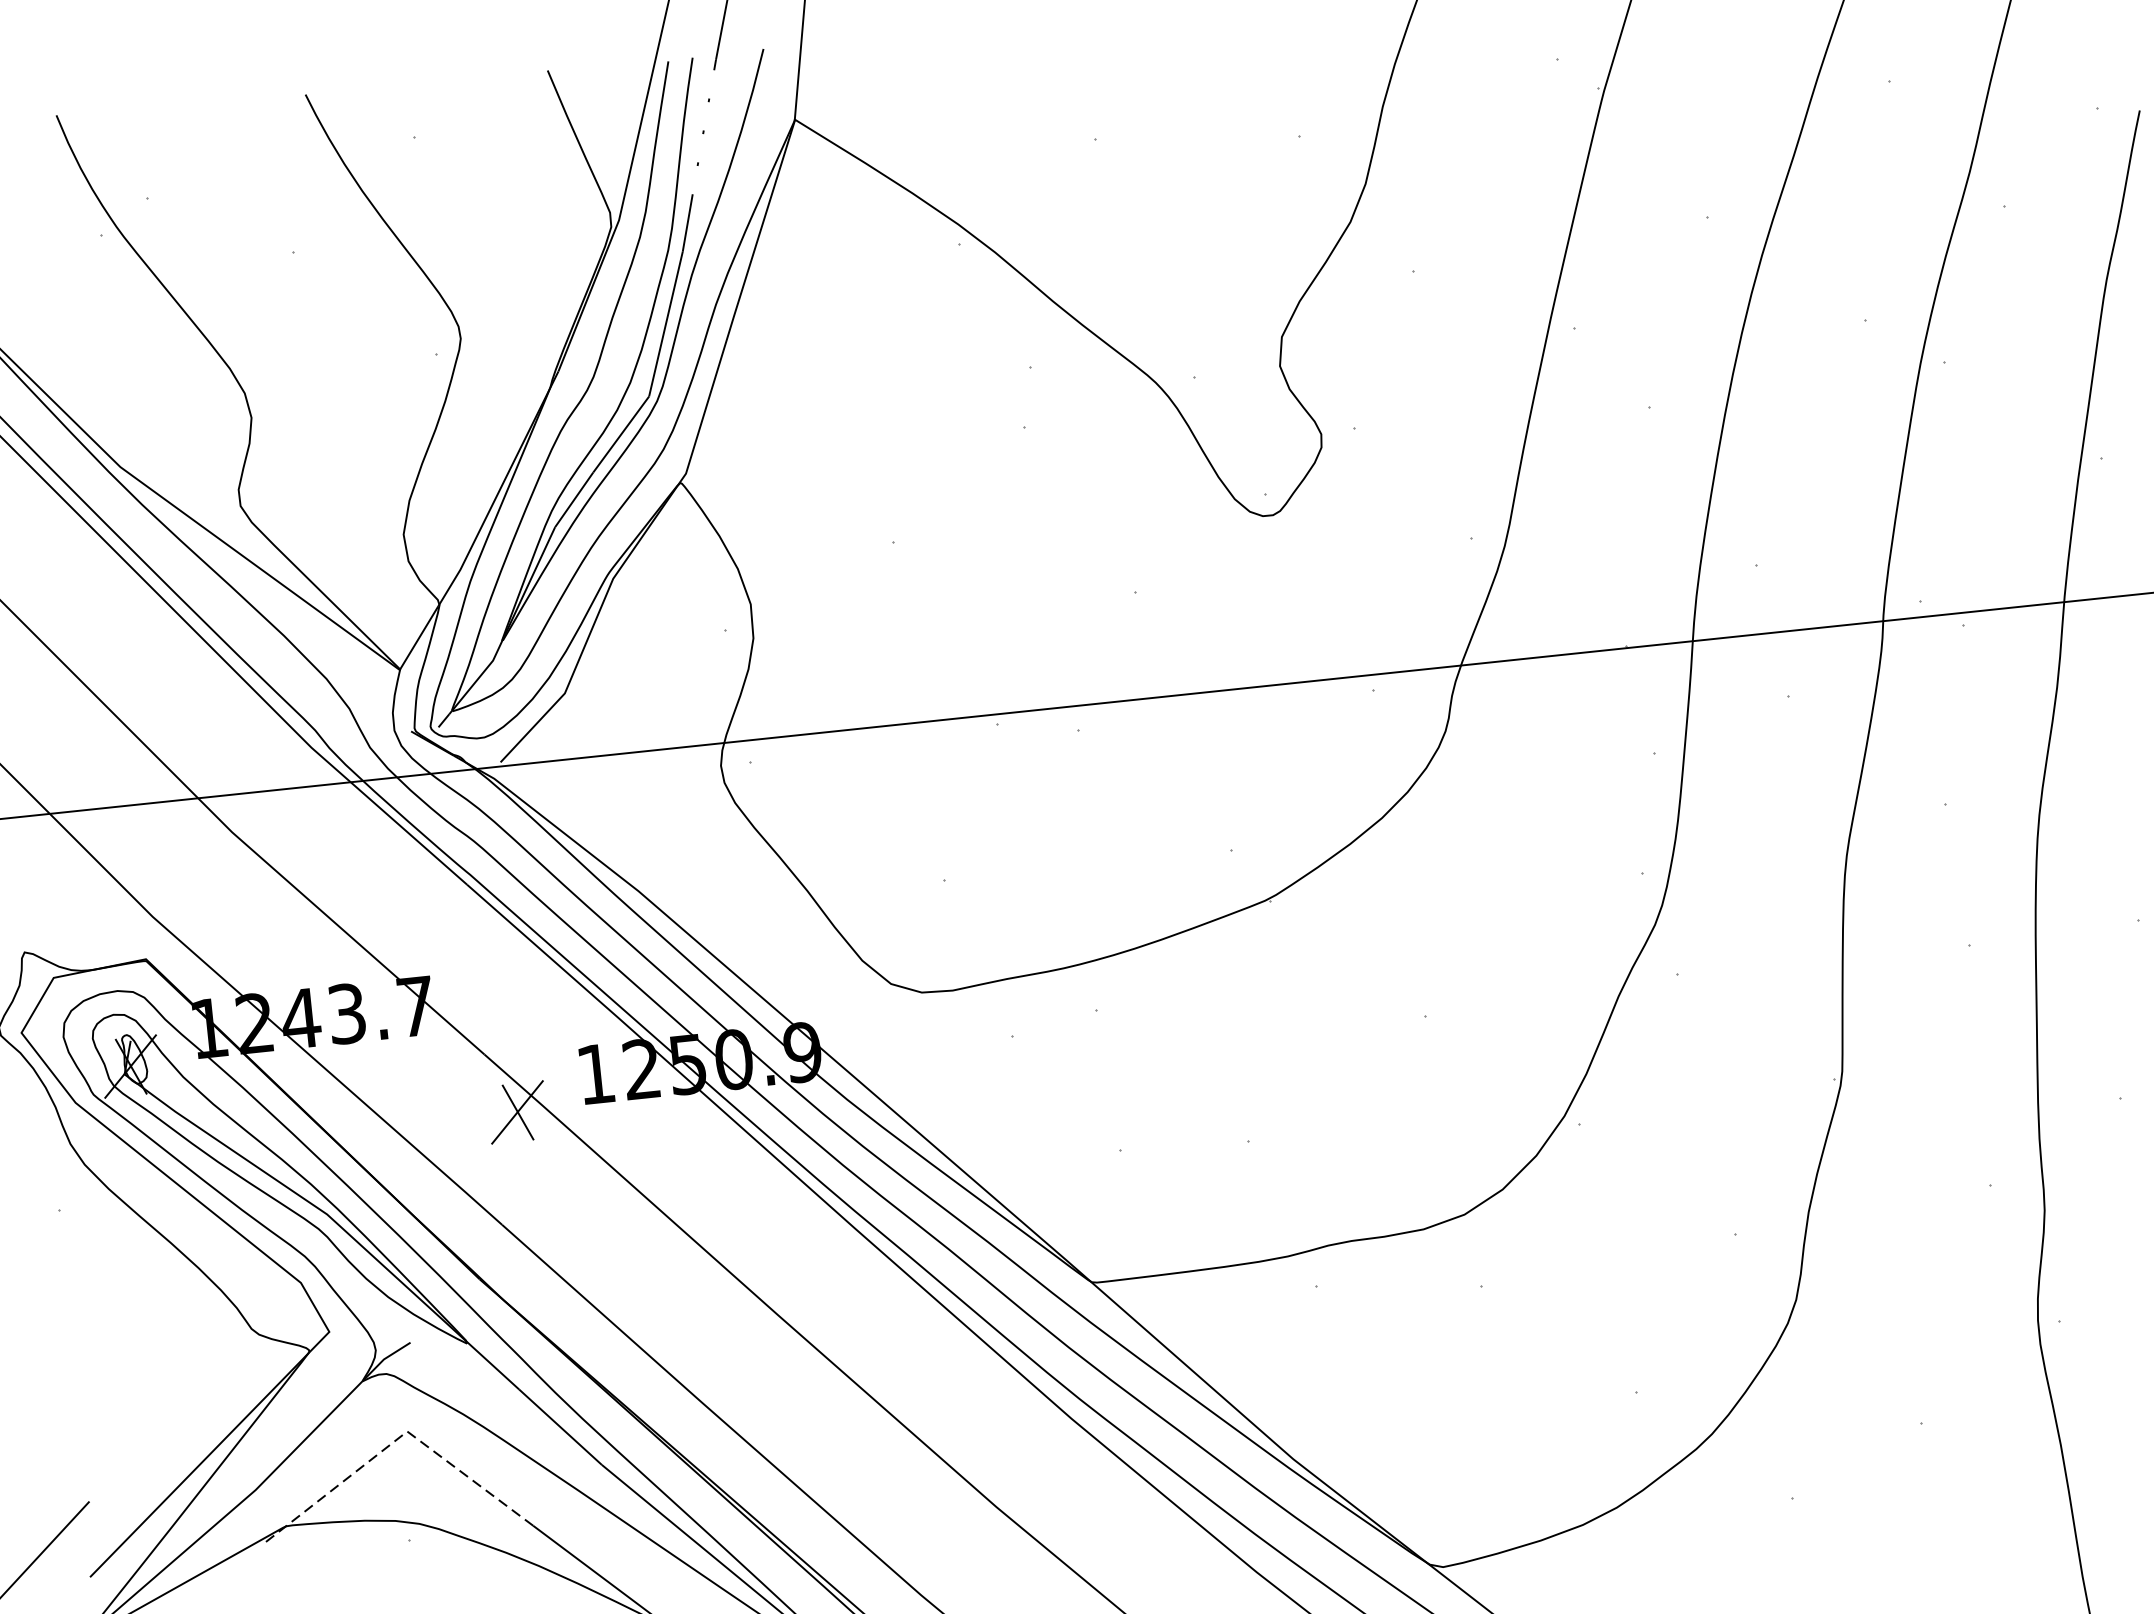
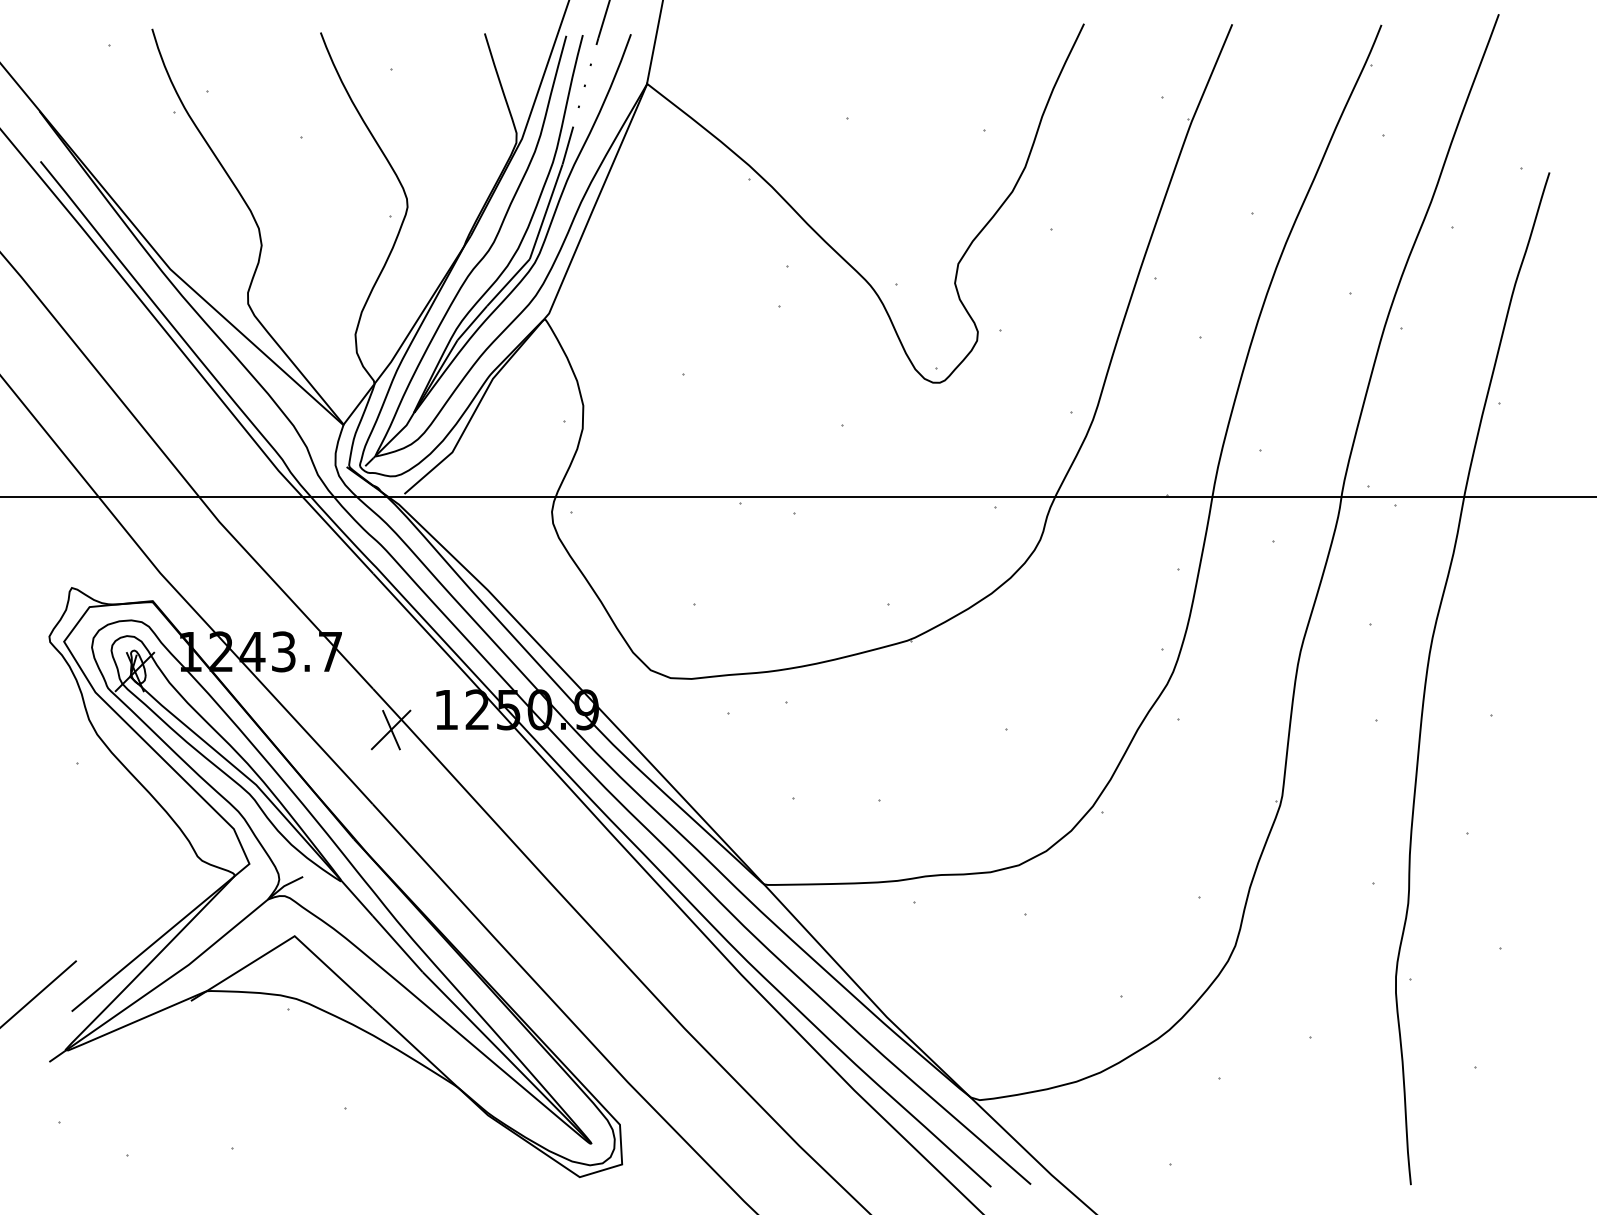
line: (397, 1438) -> (287, 940), dashed -> solid

